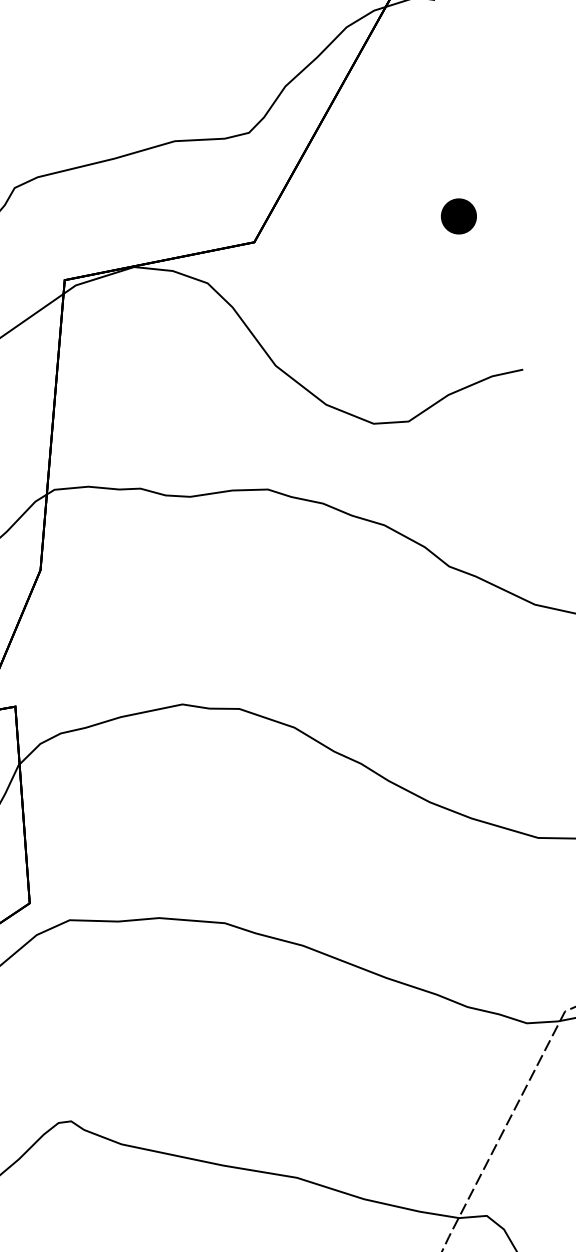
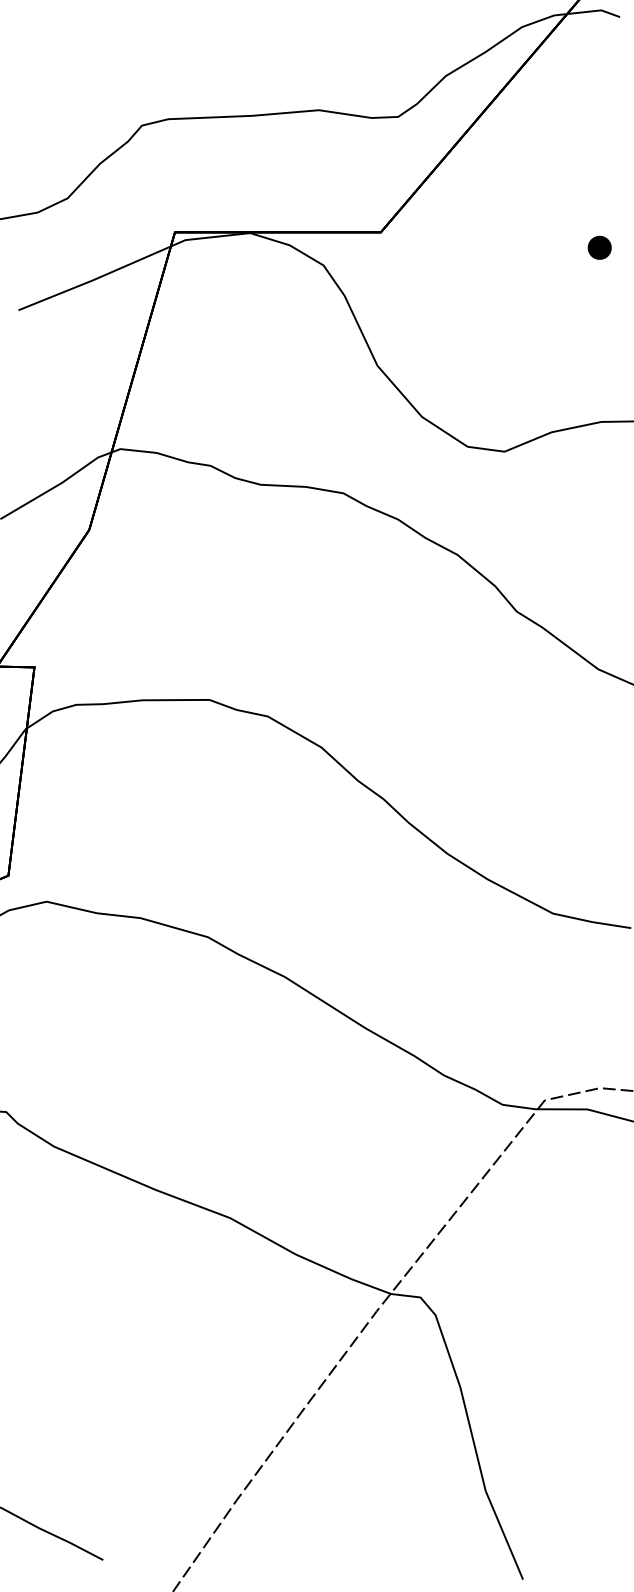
part: (458, 216) -> (599, 247), size x0.62

